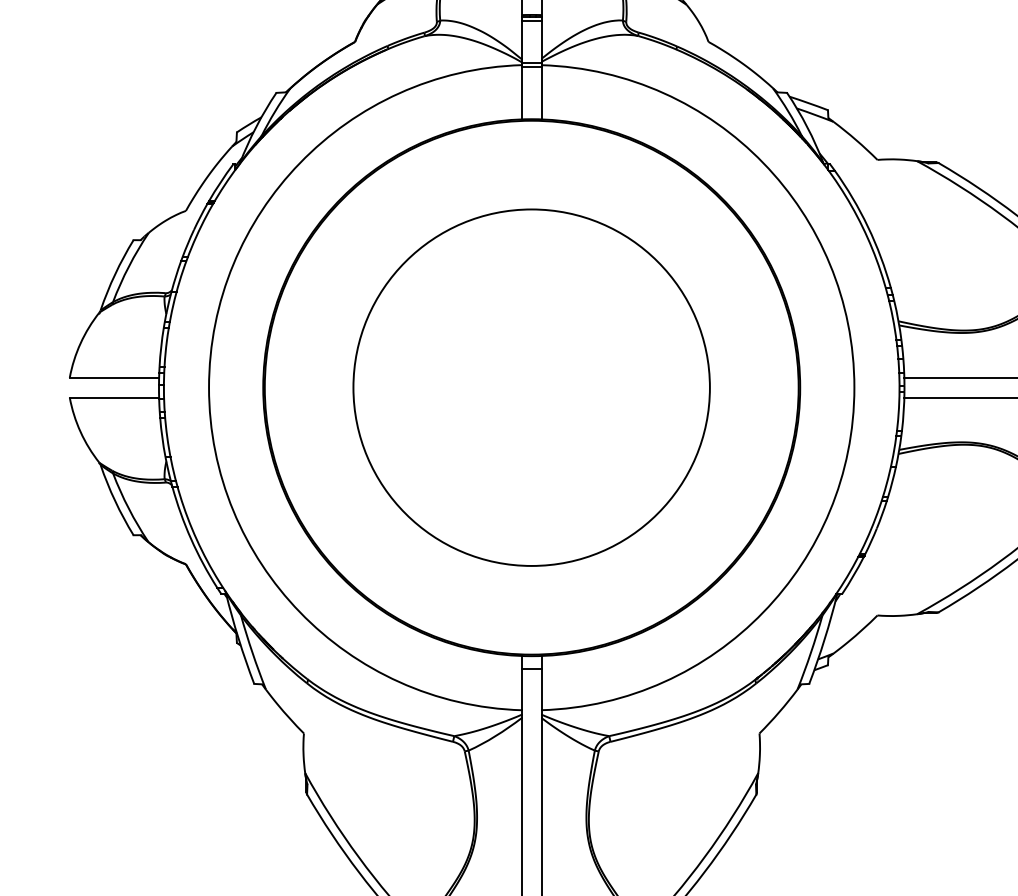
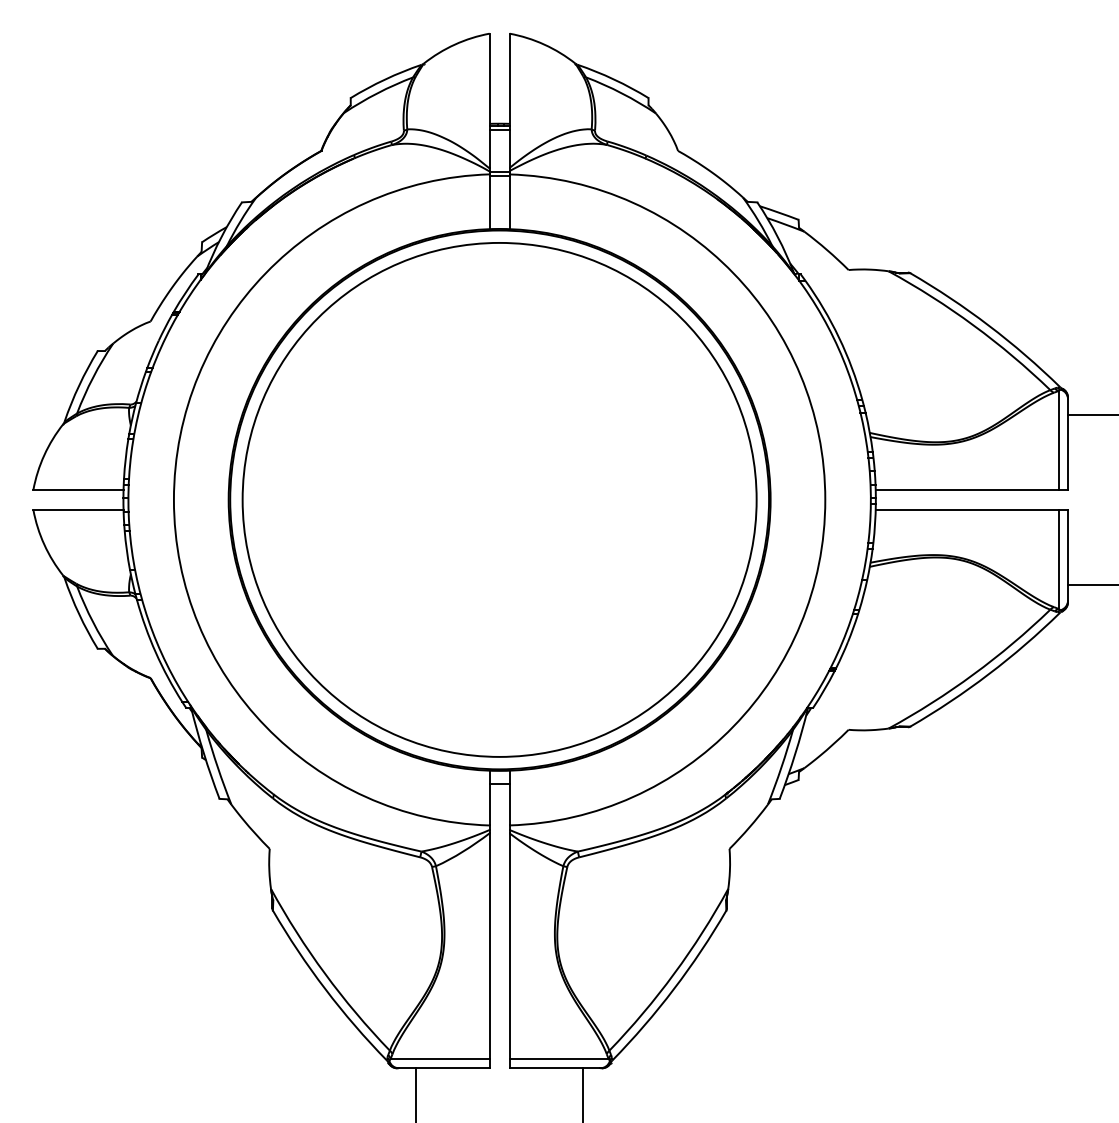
circle: (531, 387) -> (499, 499), size x1.43

